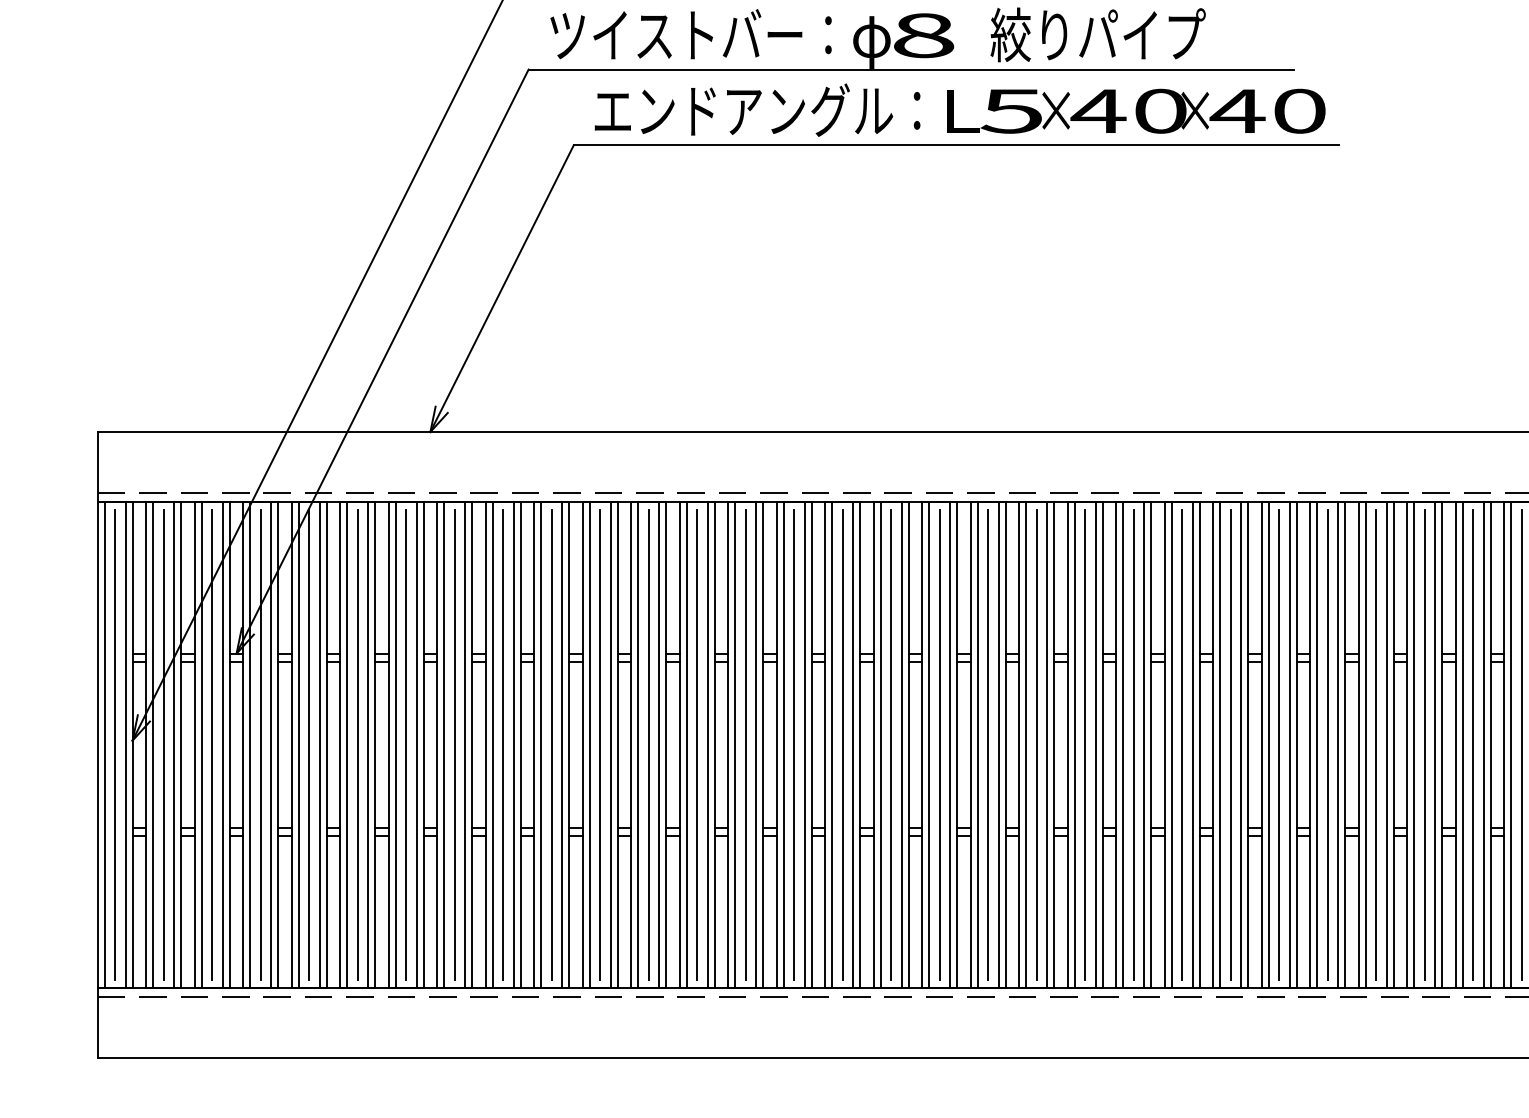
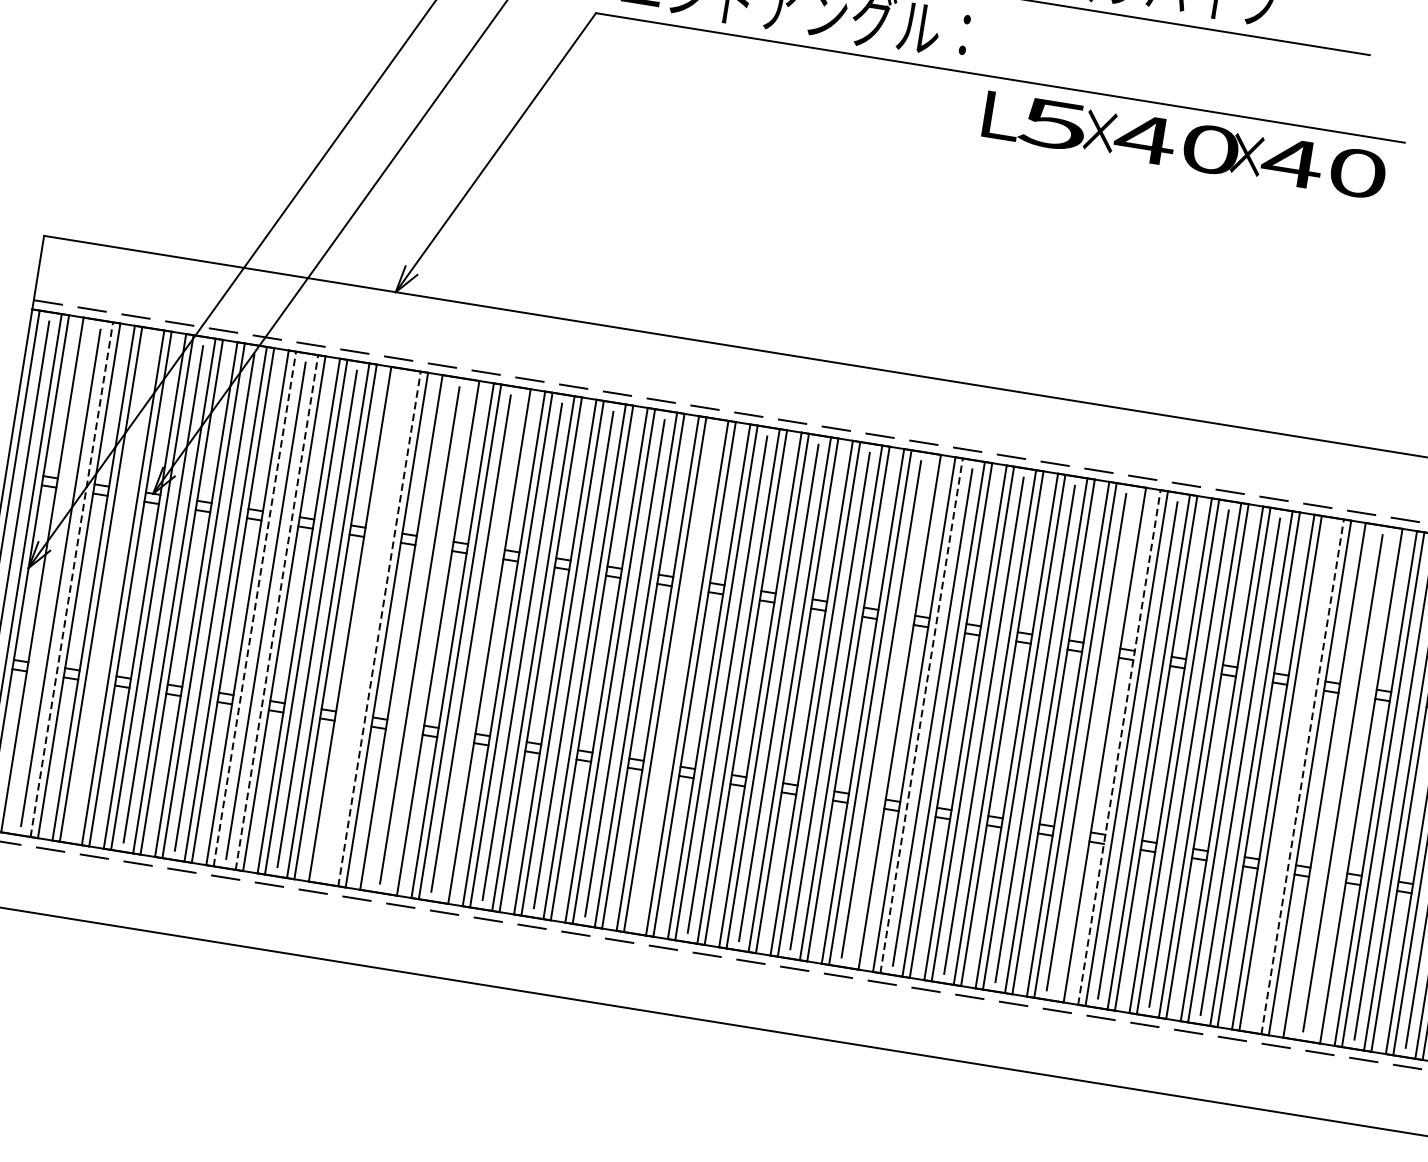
text: (1136, 110) -> (1185, 144), moved
line: (153, 744) -> (50, 575), removed
line: (174, 744) -> (72, 579), solid -> dashed
line: (212, 744) -> (112, 585), removed
line: (347, 744) -> (255, 608), solid -> dashed
line: (368, 744) -> (277, 612), solid -> dashed
line: (444, 744) -> (357, 624), removed
line: (454, 744) -> (368, 626), removed
line: (465, 744) -> (379, 628), solid -> dashed
line: (492, 744) -> (408, 633), removed
line: (513, 744) -> (430, 636), removed
line: (562, 744) -> (482, 644), removed
line: (745, 744) -> (676, 675), removed
line: (950, 744) -> (892, 710), removed
line: (977, 744) -> (921, 715), solid -> dashed
line: (1144, 744) -> (1097, 743), removed
line: (1164, 744) -> (1119, 746), solid -> dashed
line: (1327, 744) -> (1291, 774), removed
line: (1338, 744) -> (1303, 776), solid -> dashed
line: (1365, 744) -> (1331, 780), removed
line: (1386, 744) -> (1353, 784), removed

